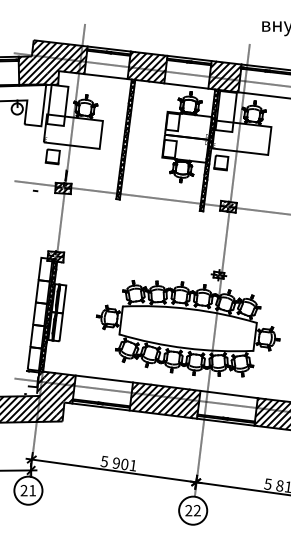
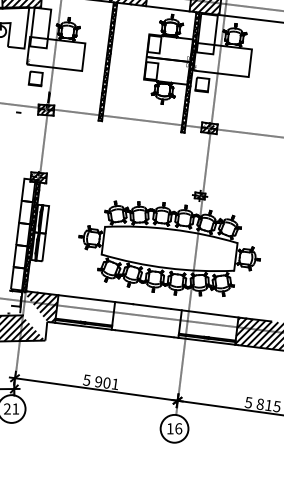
hatch: (50, 395) -> (33, 314), removed
hatch: (165, 400) -> (147, 319), removed
text: (192, 510) -> (173, 428), 22 -> 16

